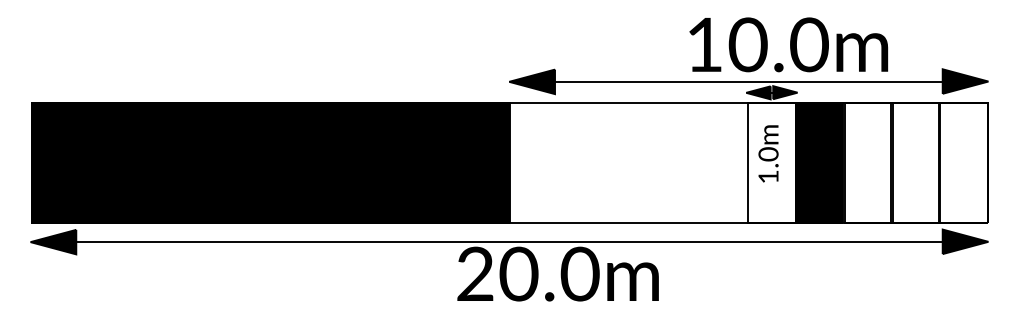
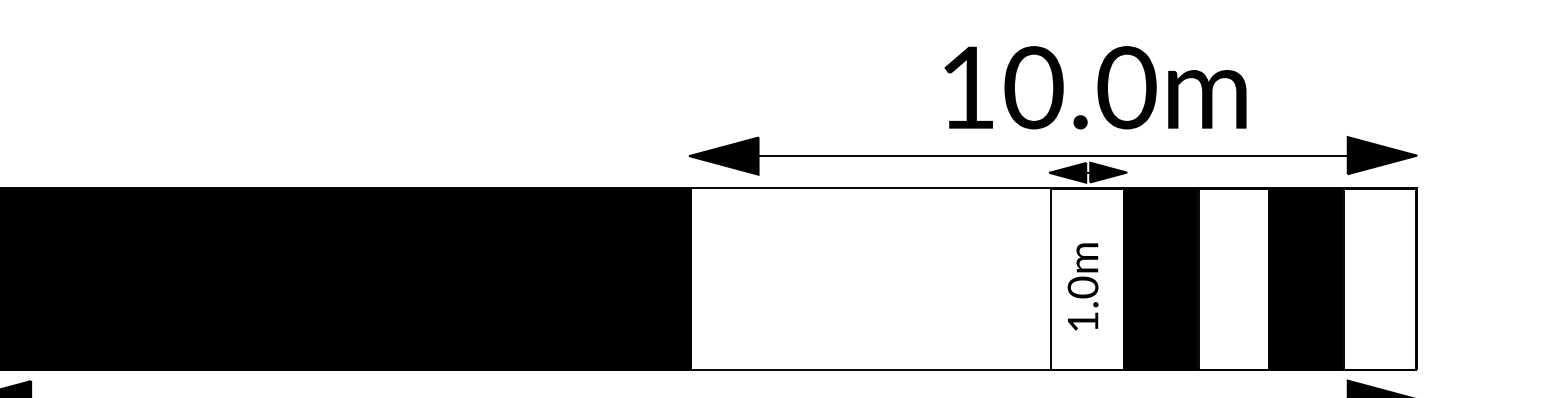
text: (788, 44) -> (1095, 87), moved
text: (768, 153) -> (1082, 286), moved
fill: (914, 162) -> (1304, 278), added

